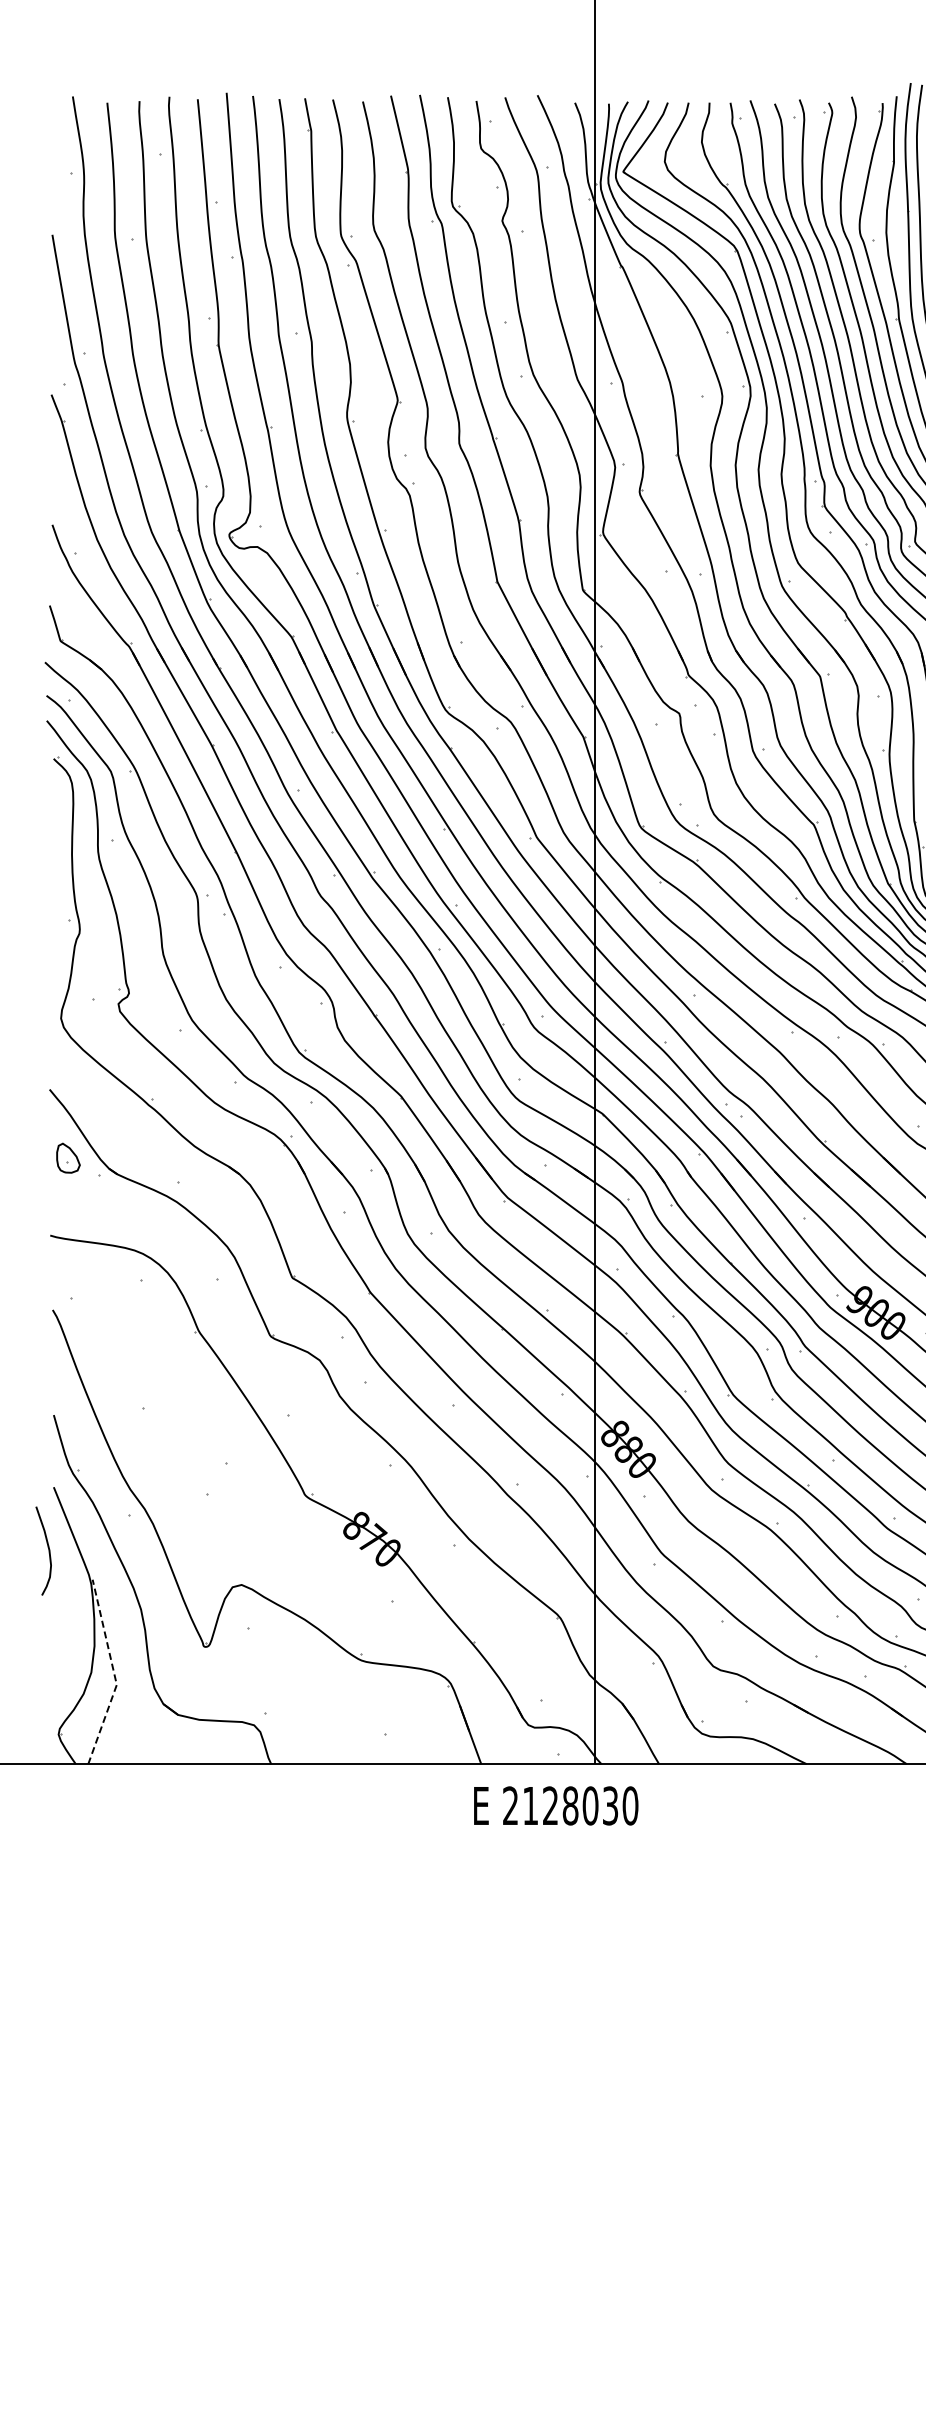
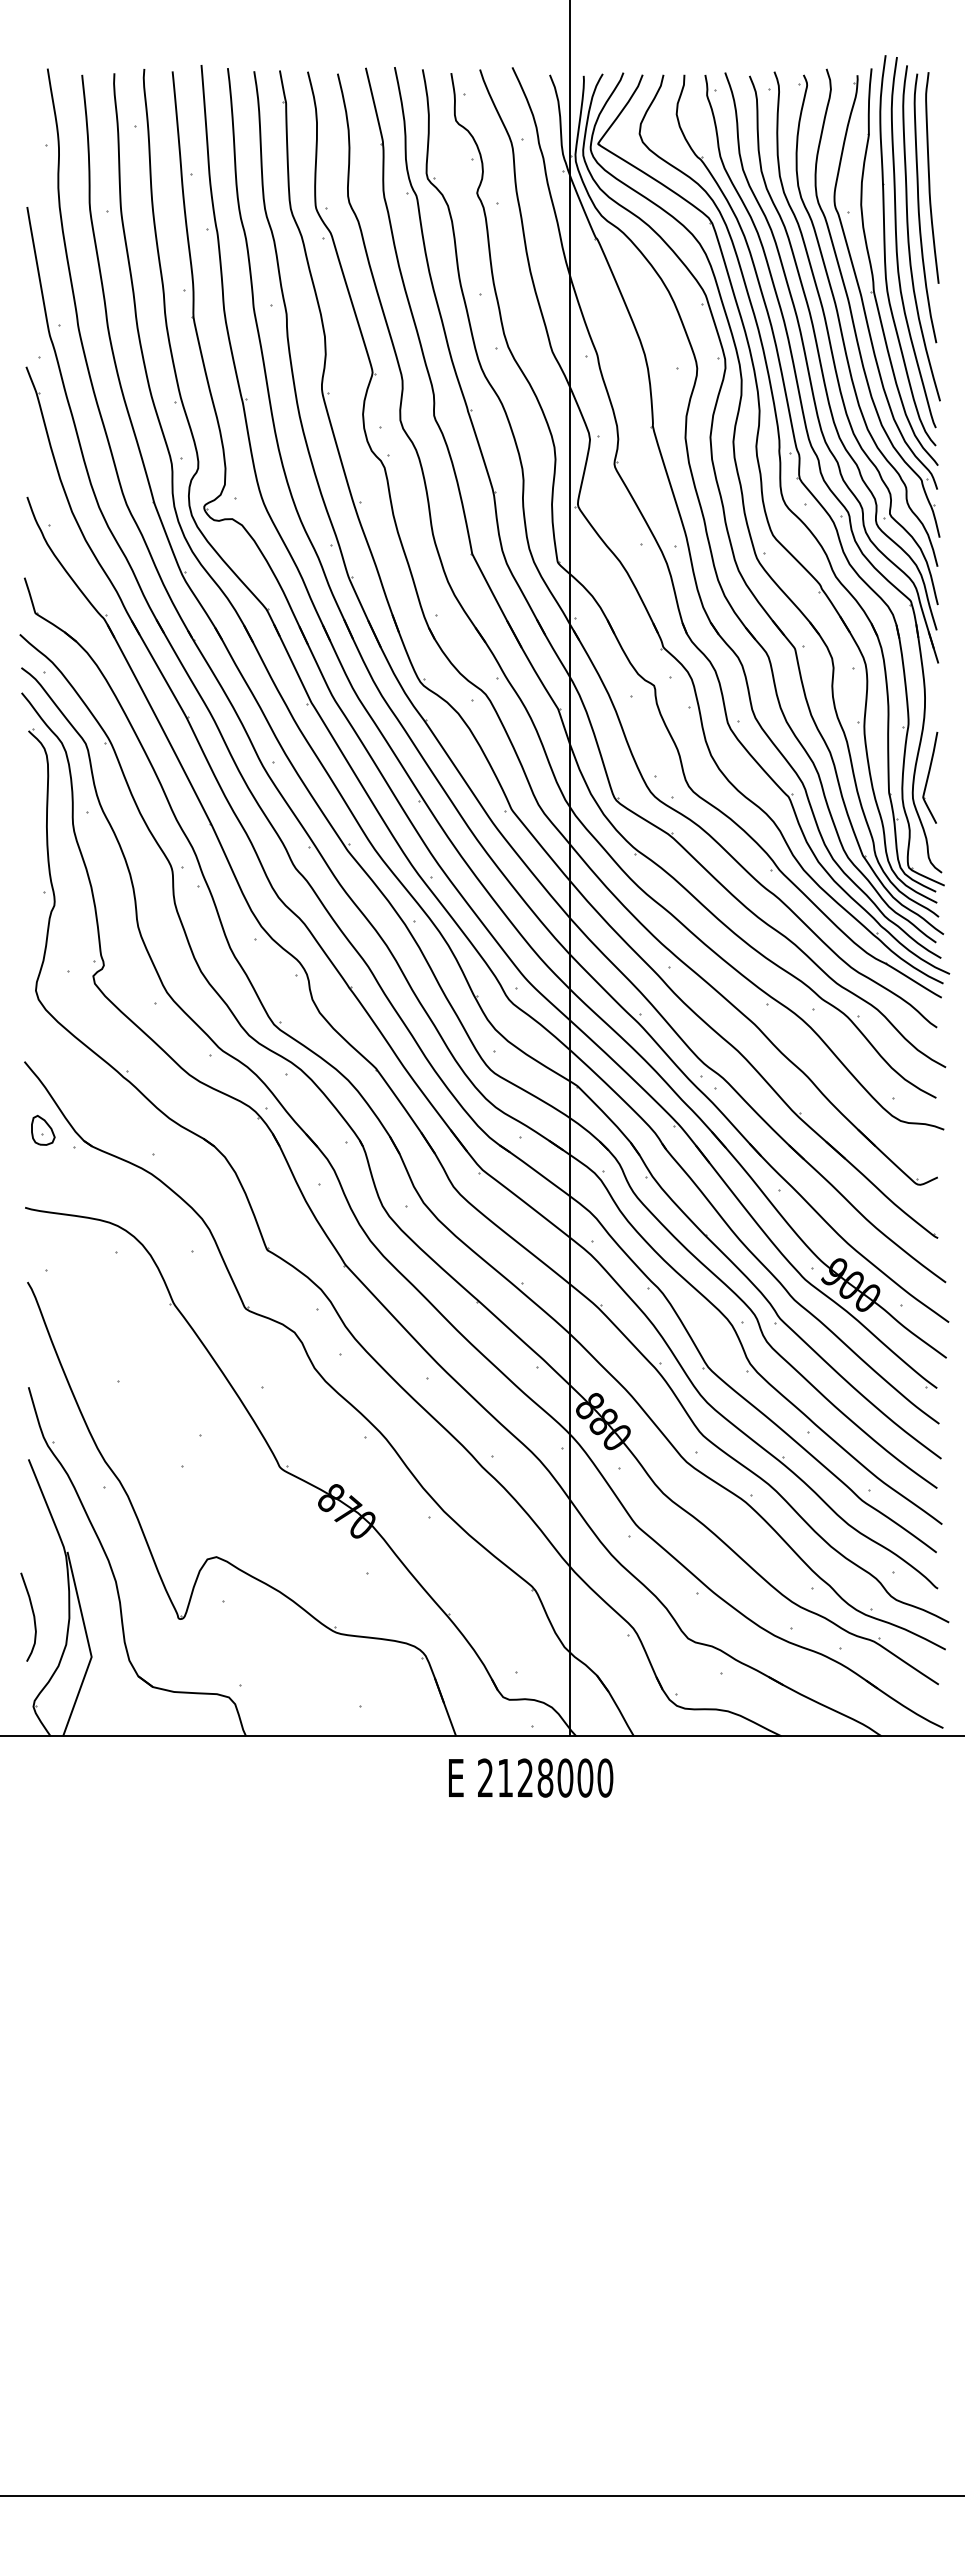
curve: (47, 1548) -> (32, 1614), moved
line: (114, 1674) -> (89, 1646), dashed -> solid
text: (610, 1805) -> (585, 1777), 2128030 -> 2128000

